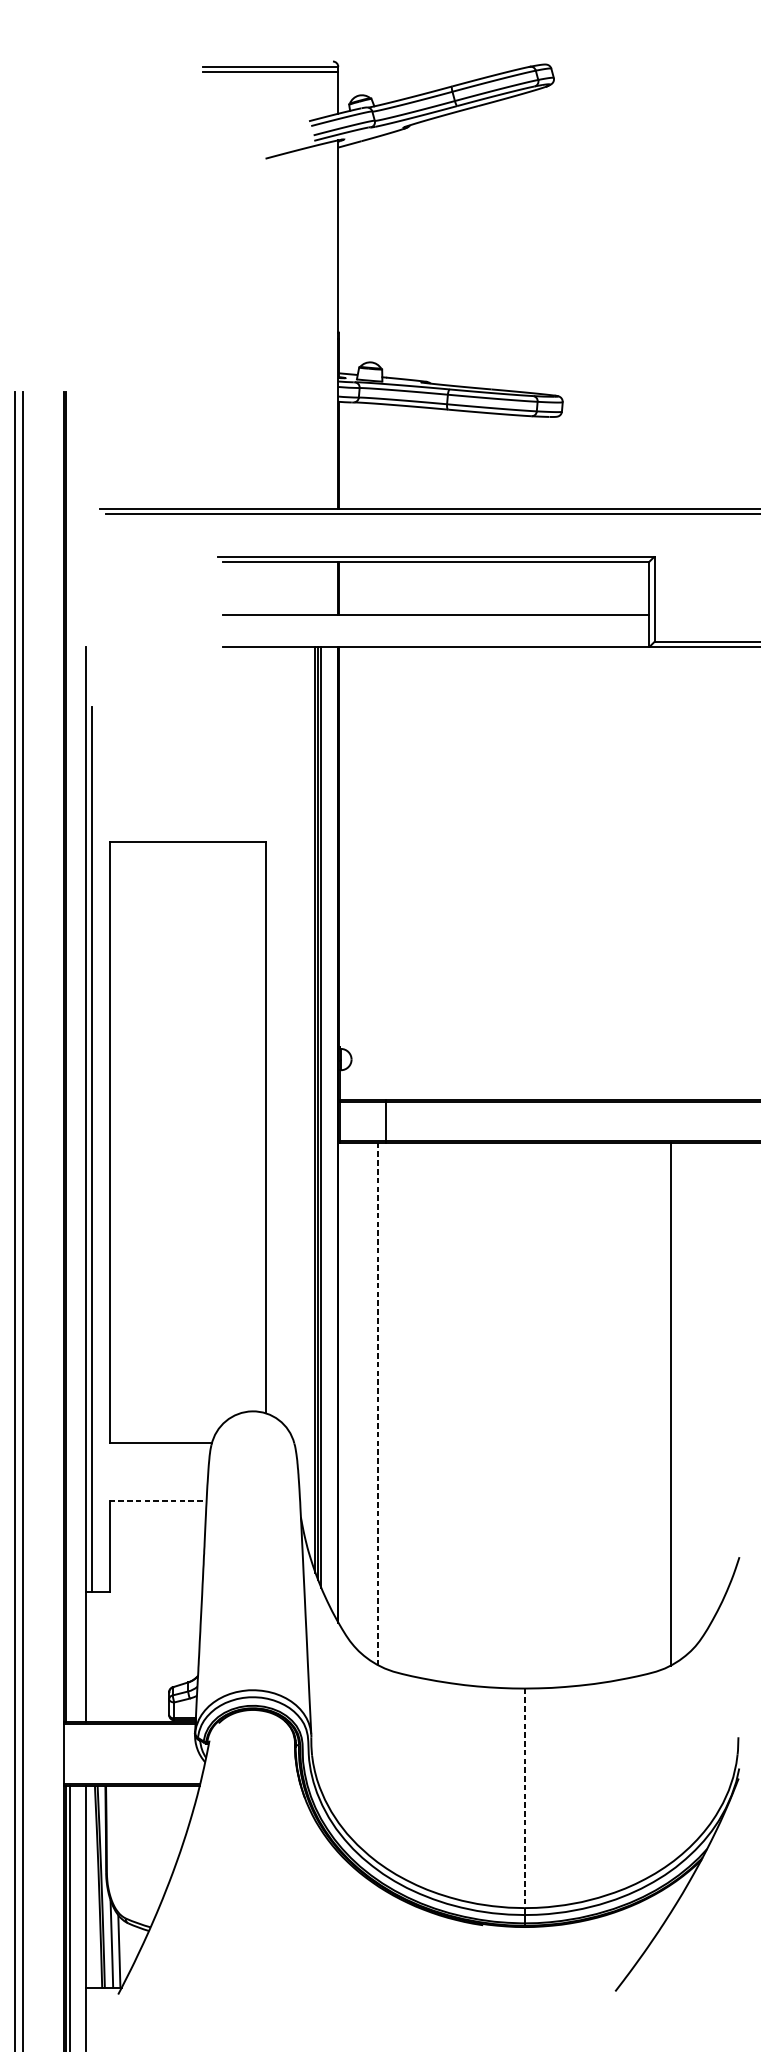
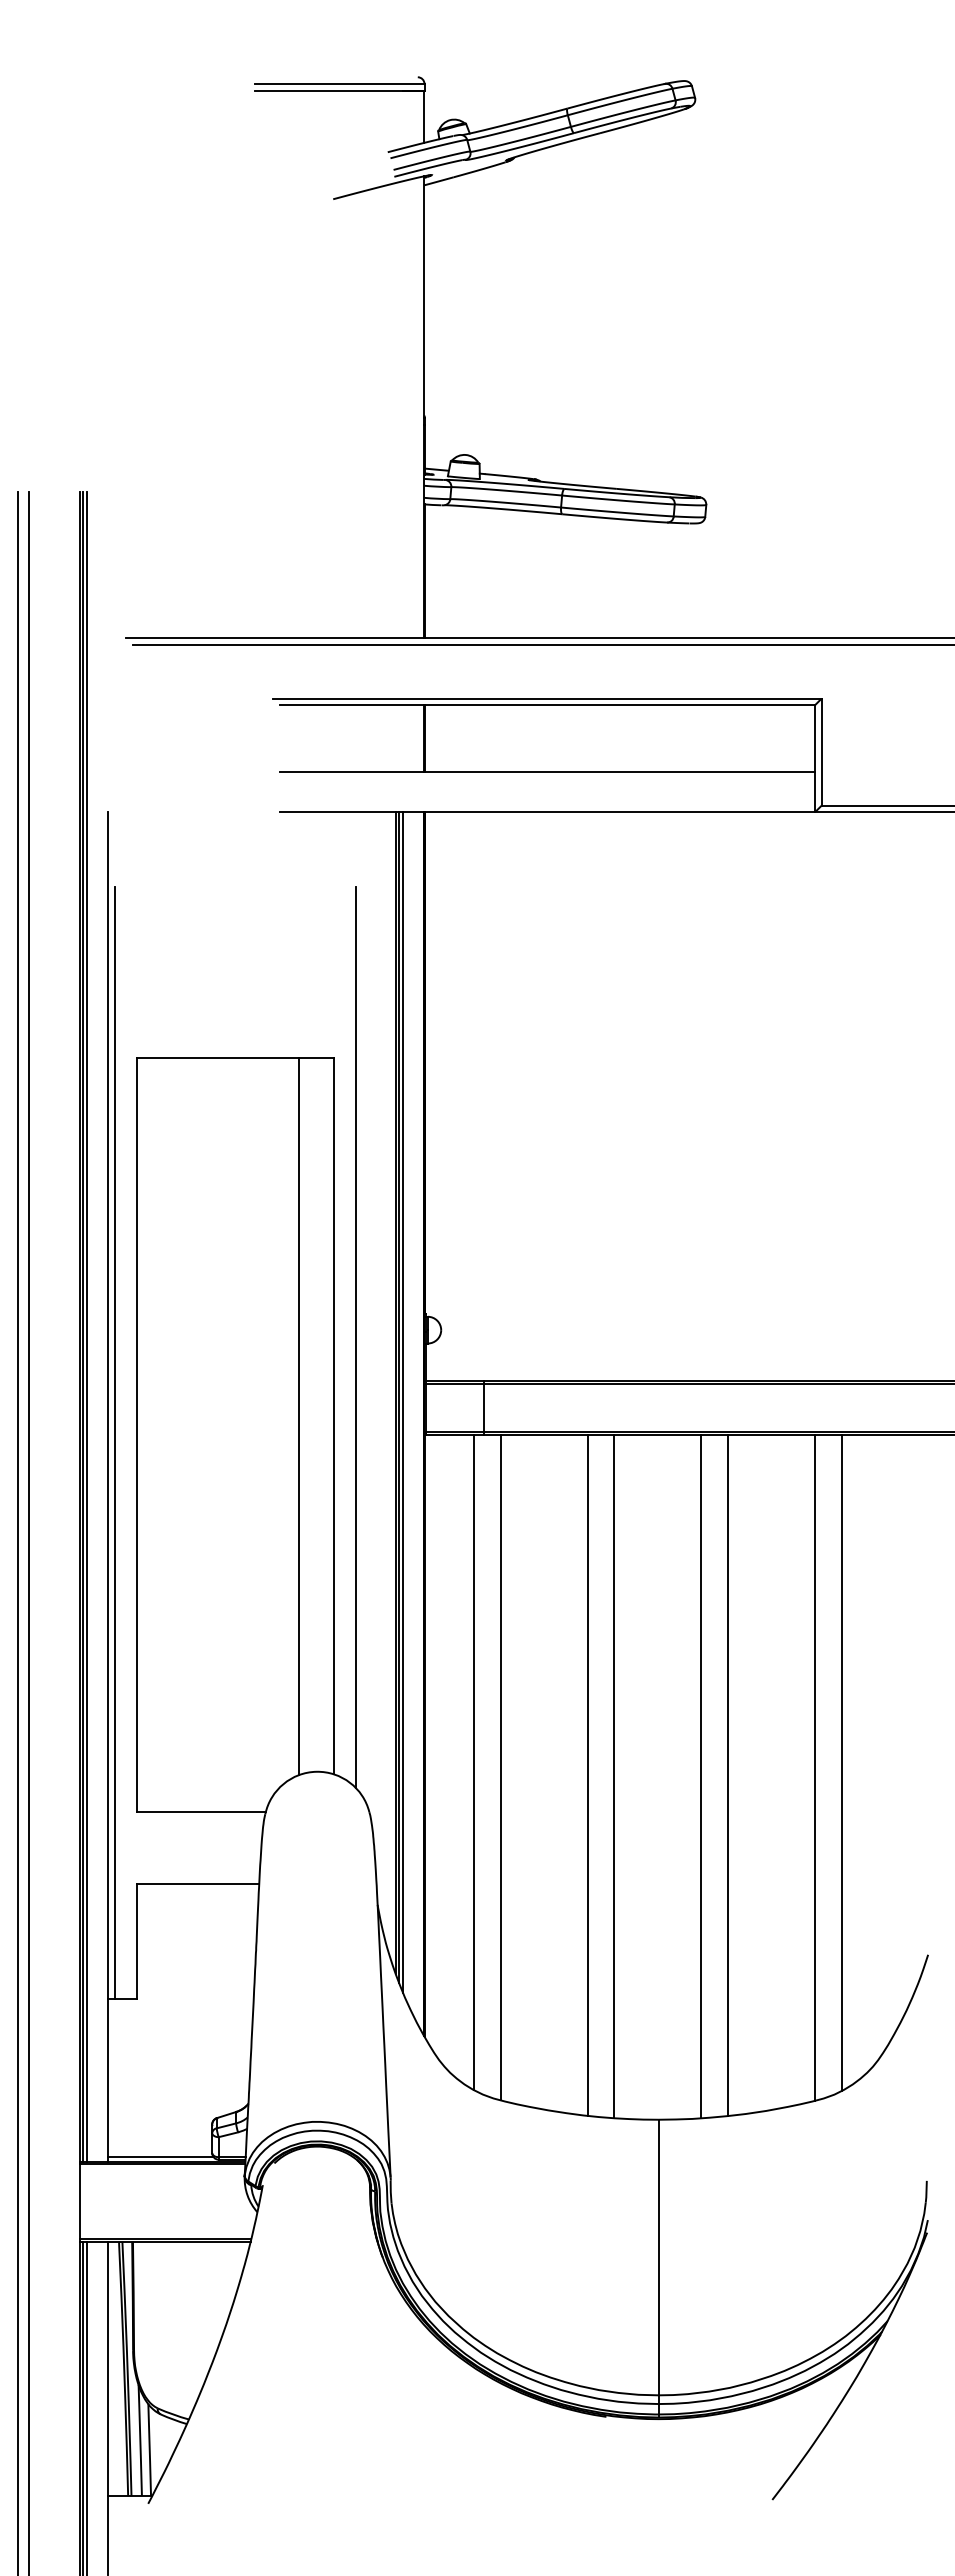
line: (69, 1056) -> (87, 1326), added
line: (283, 1065) -> (355, 1337), added
line: (238, 1128) -> (299, 1416), added
line: (377, 1403) -> (473, 1762), dashed -> solid
line: (398, 1407) -> (500, 1767), added
line: (649, 1407) -> (815, 1767), added
line: (468, 1413) -> (587, 1774), added
line: (580, 1414) -> (728, 1775), added
line: (489, 1415) -> (614, 1776), added
line: (558, 1415) -> (701, 1776), added
line: (158, 1501) -> (198, 1884), dashed -> solid
line: (127, 1717) -> (160, 2156), added
line: (524, 1798) -> (658, 2257), dashed -> solid

